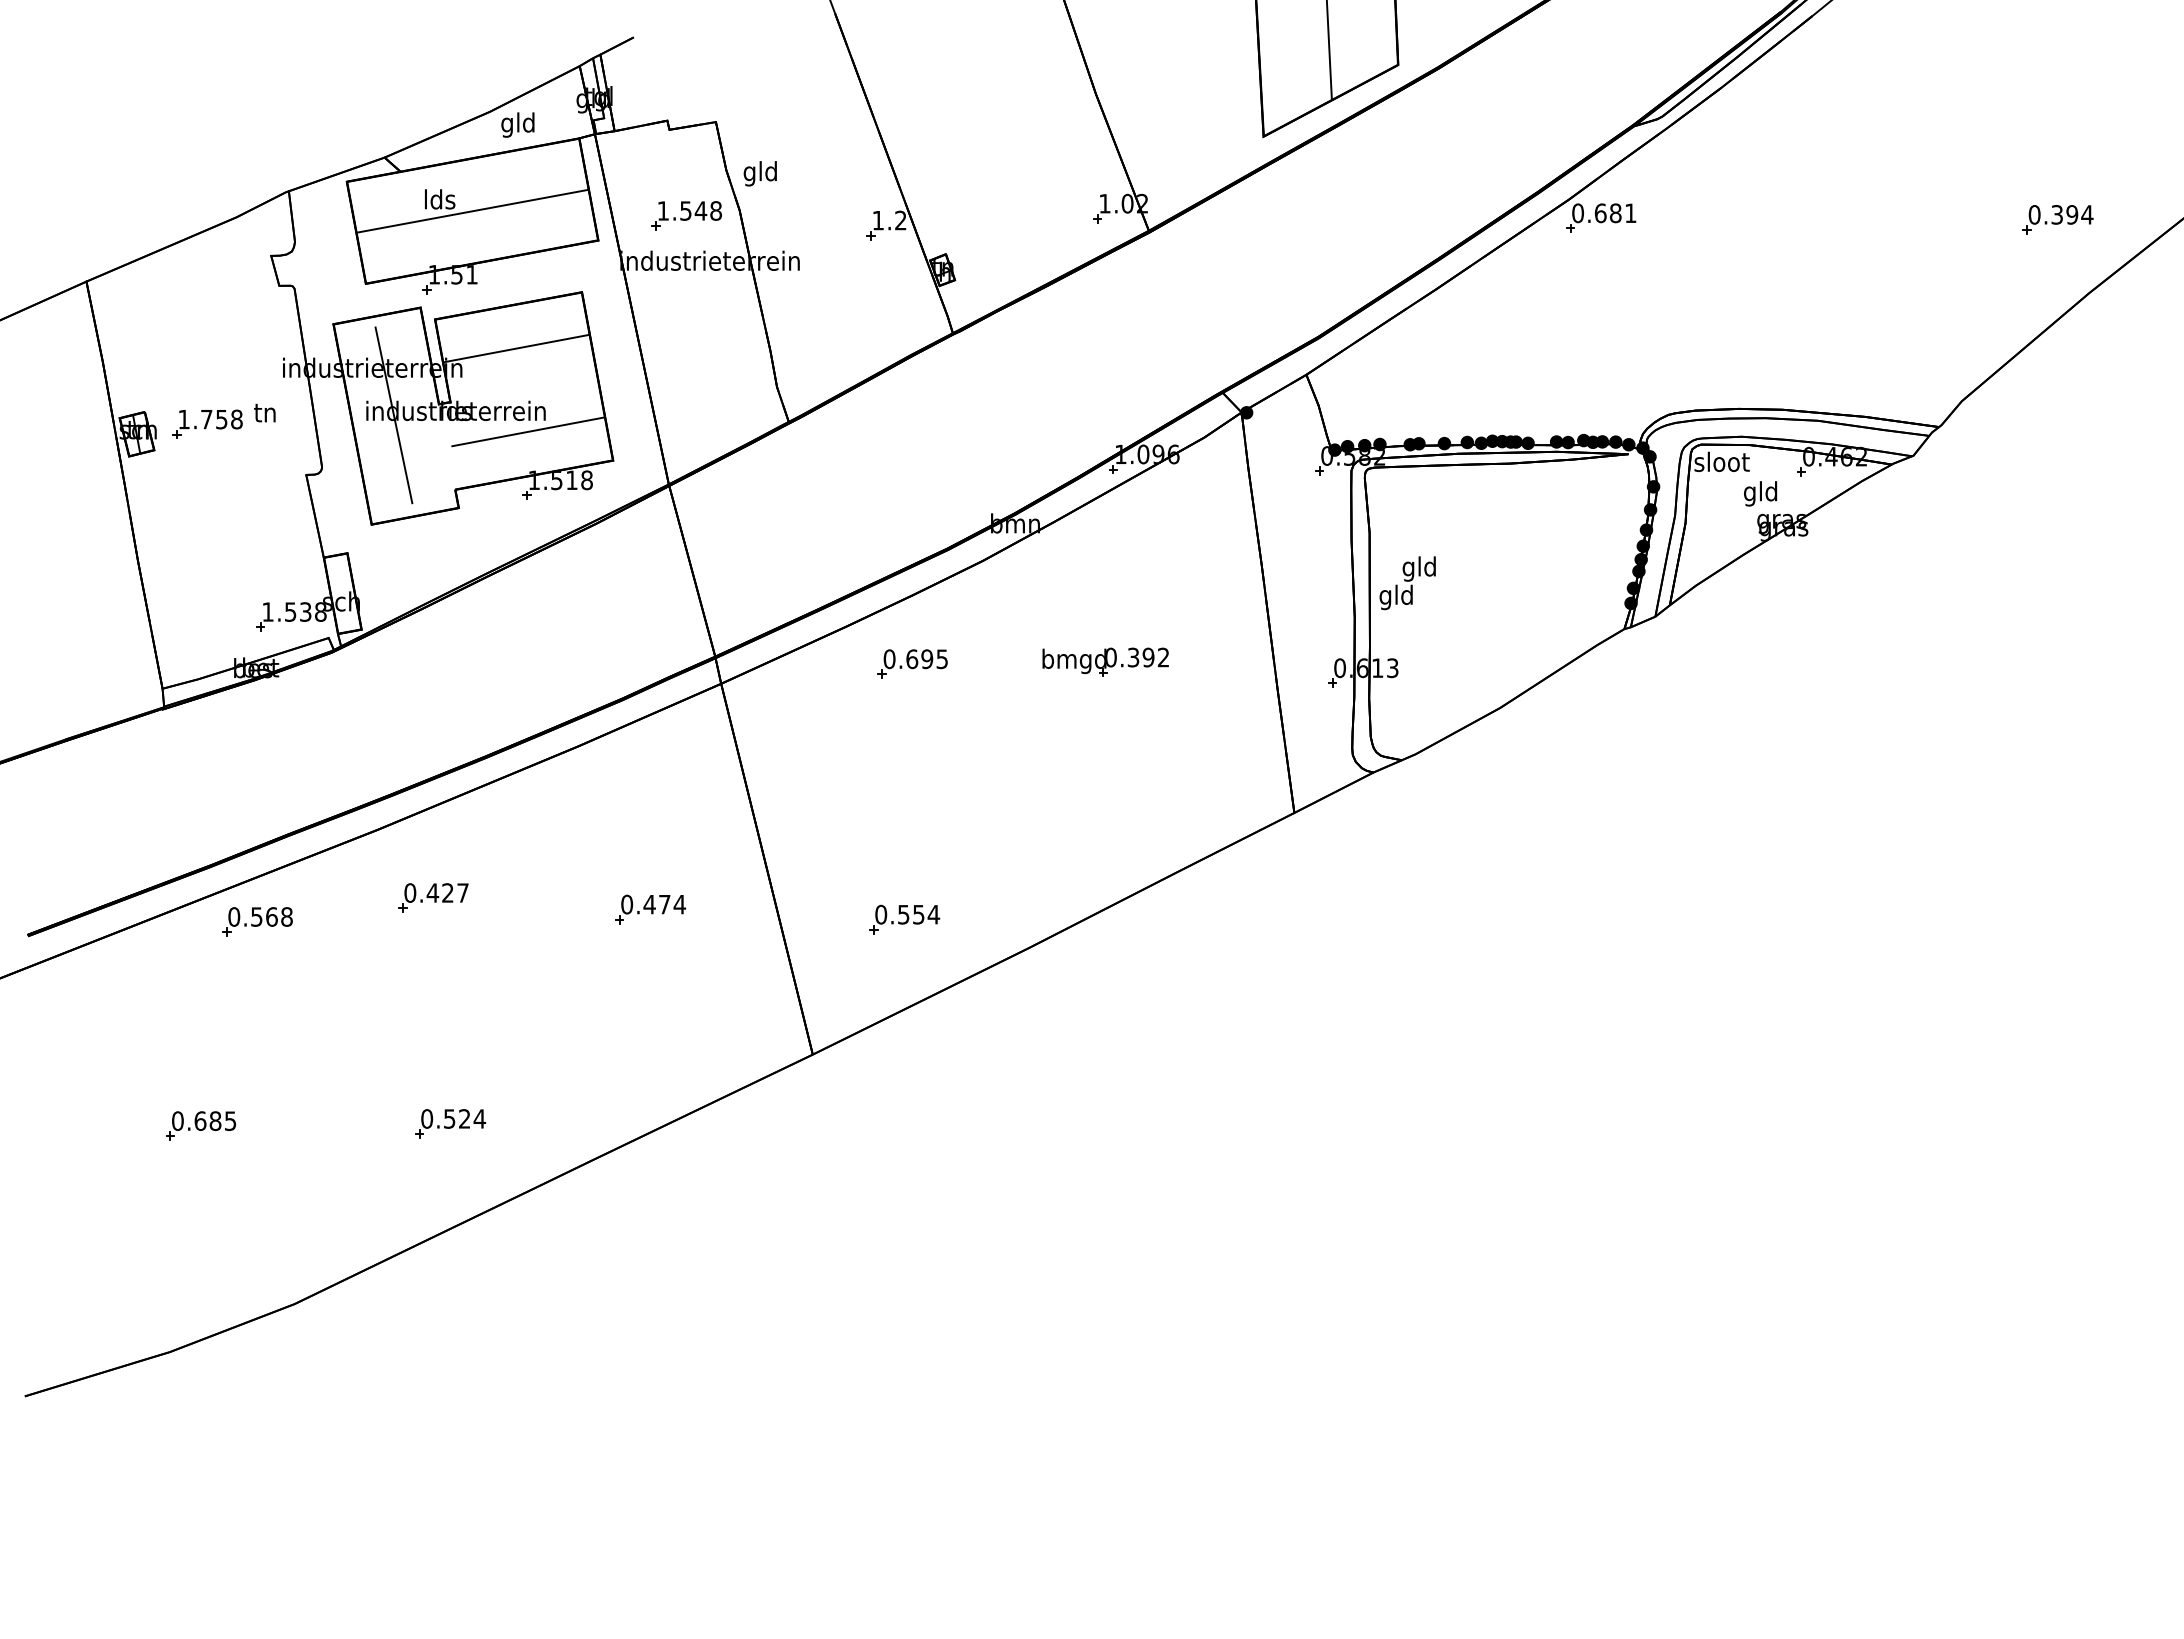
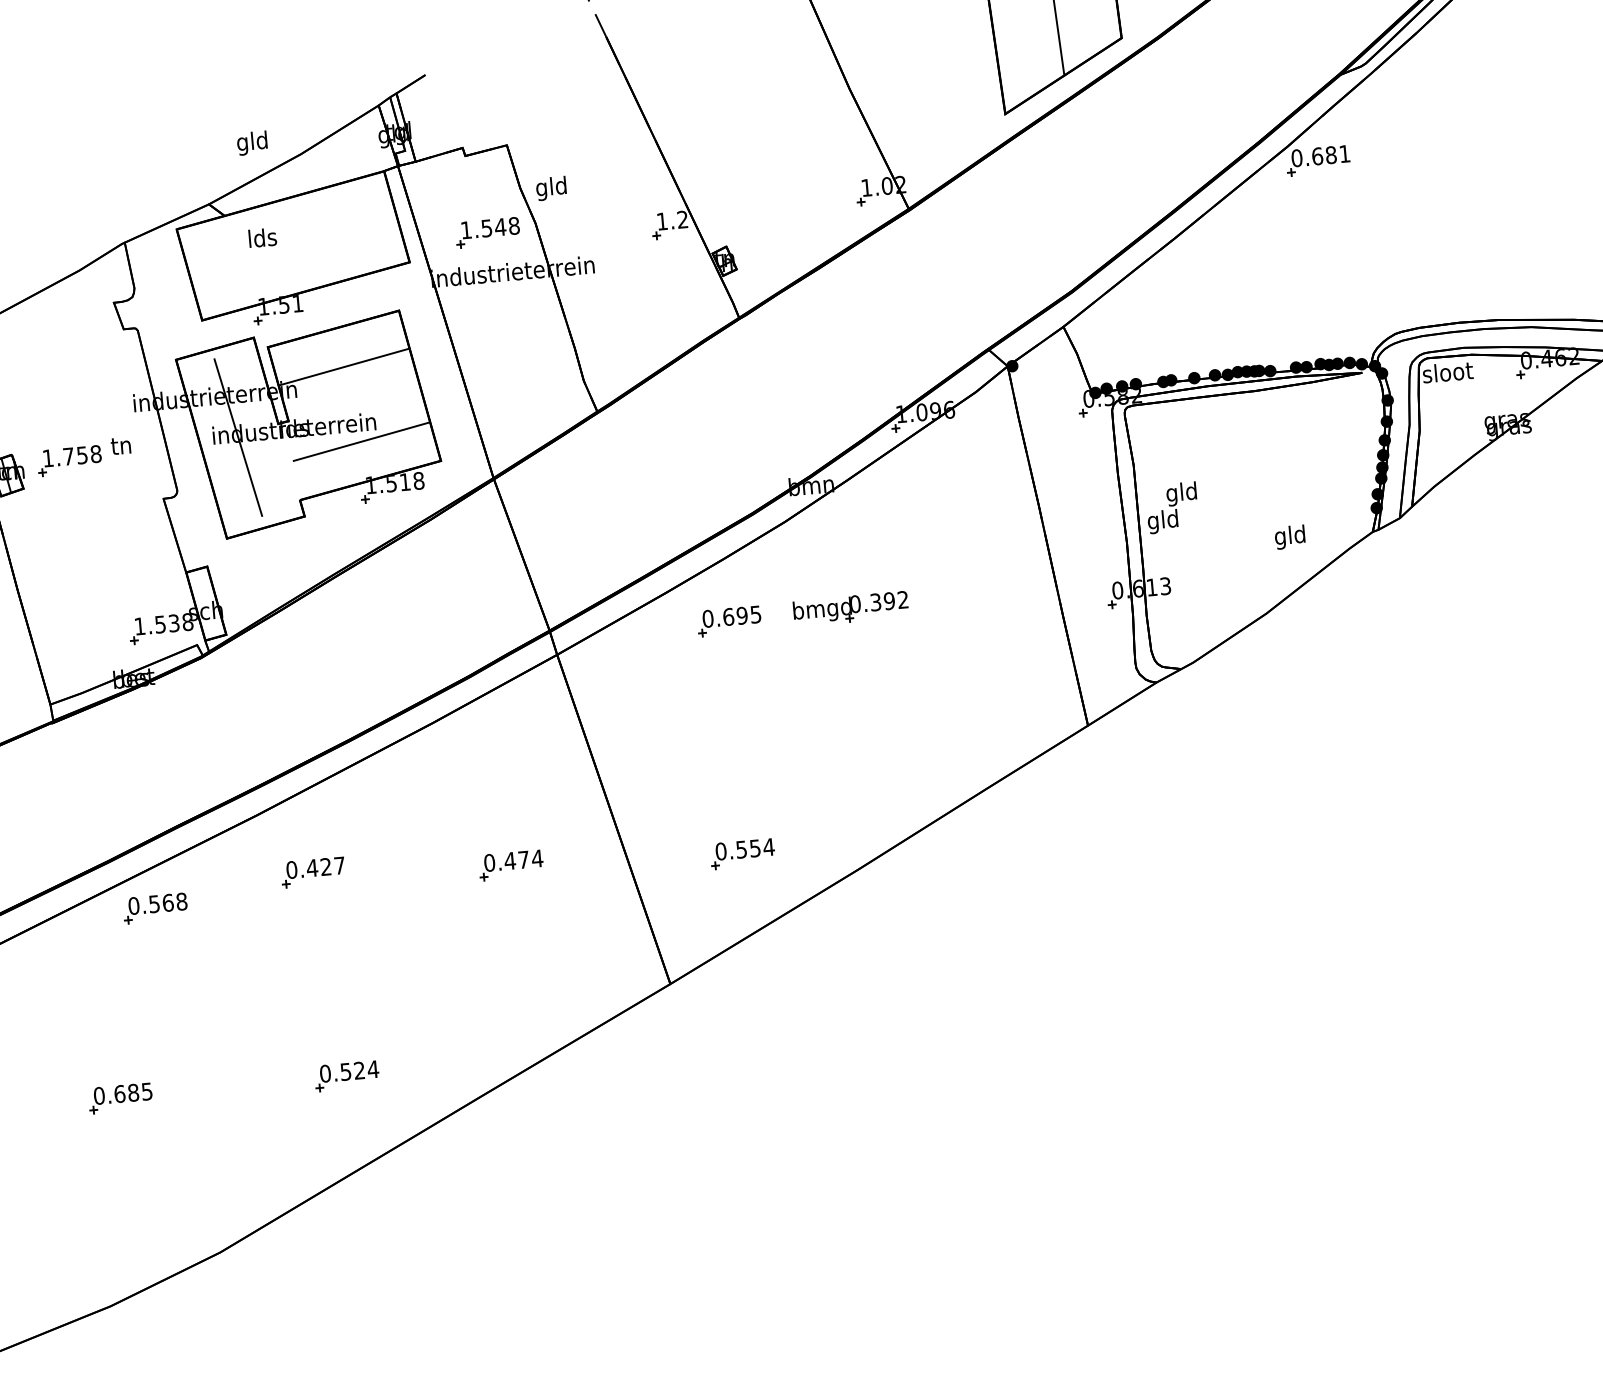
text: (517, 124) -> (251, 142), moved
line: (472, 210) -> (293, 245), removed
text: (1760, 493) -> (1290, 536), moved
part: (1105, 661) -> (850, 608), moved

